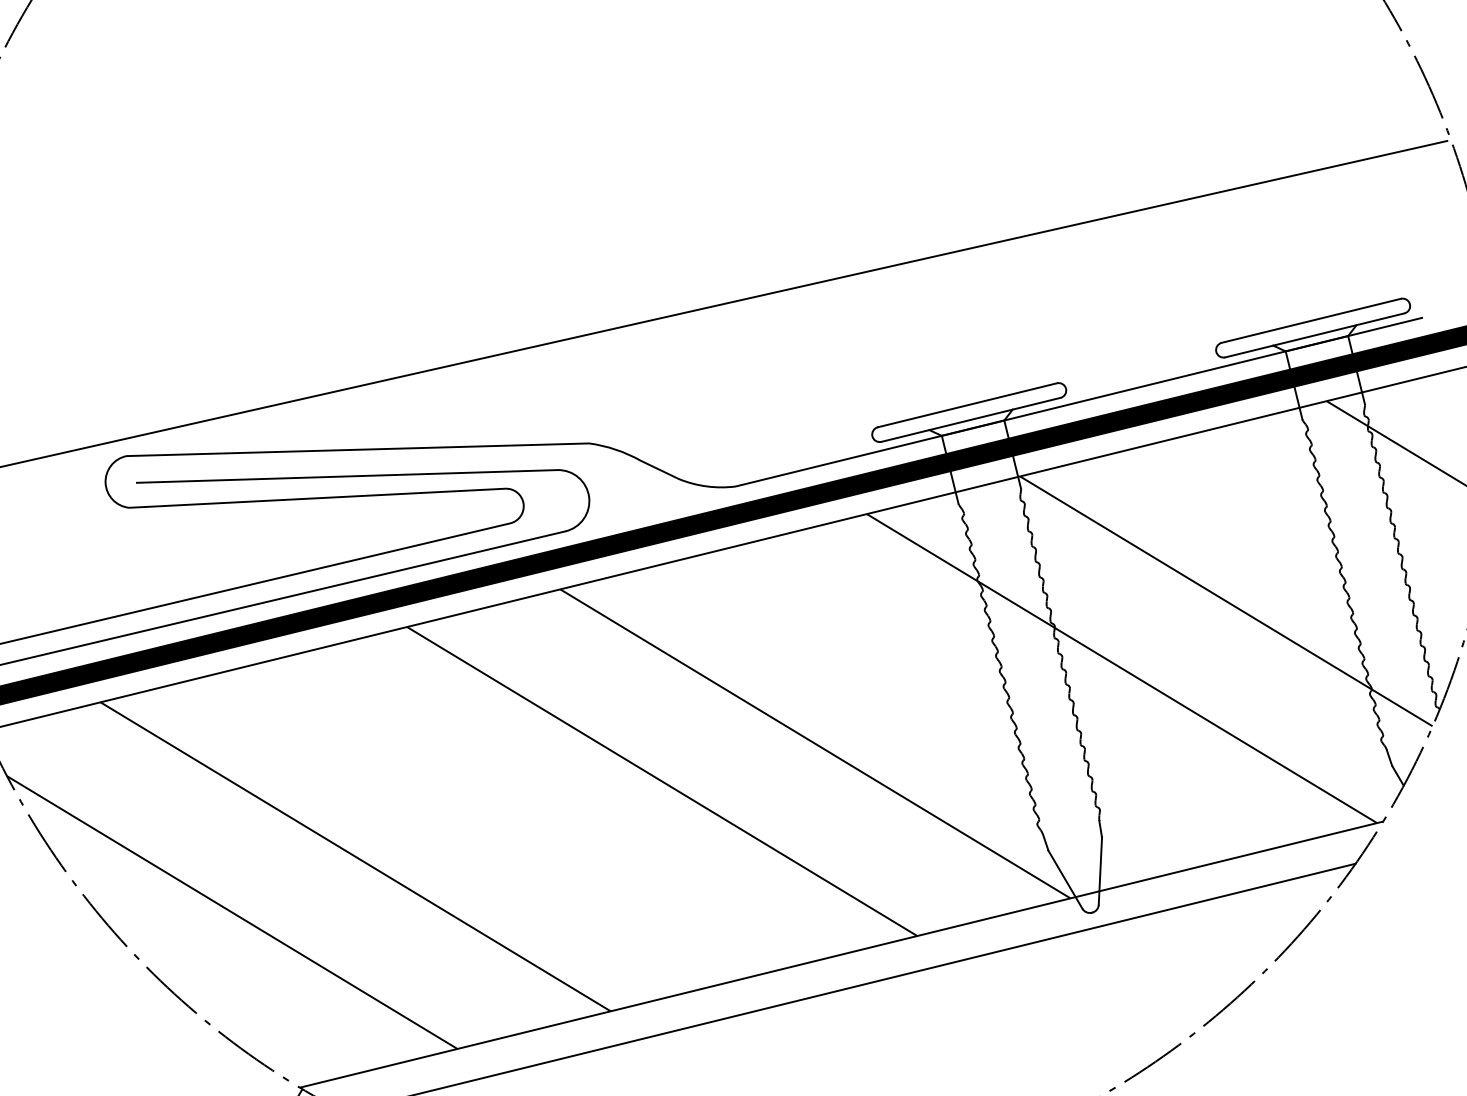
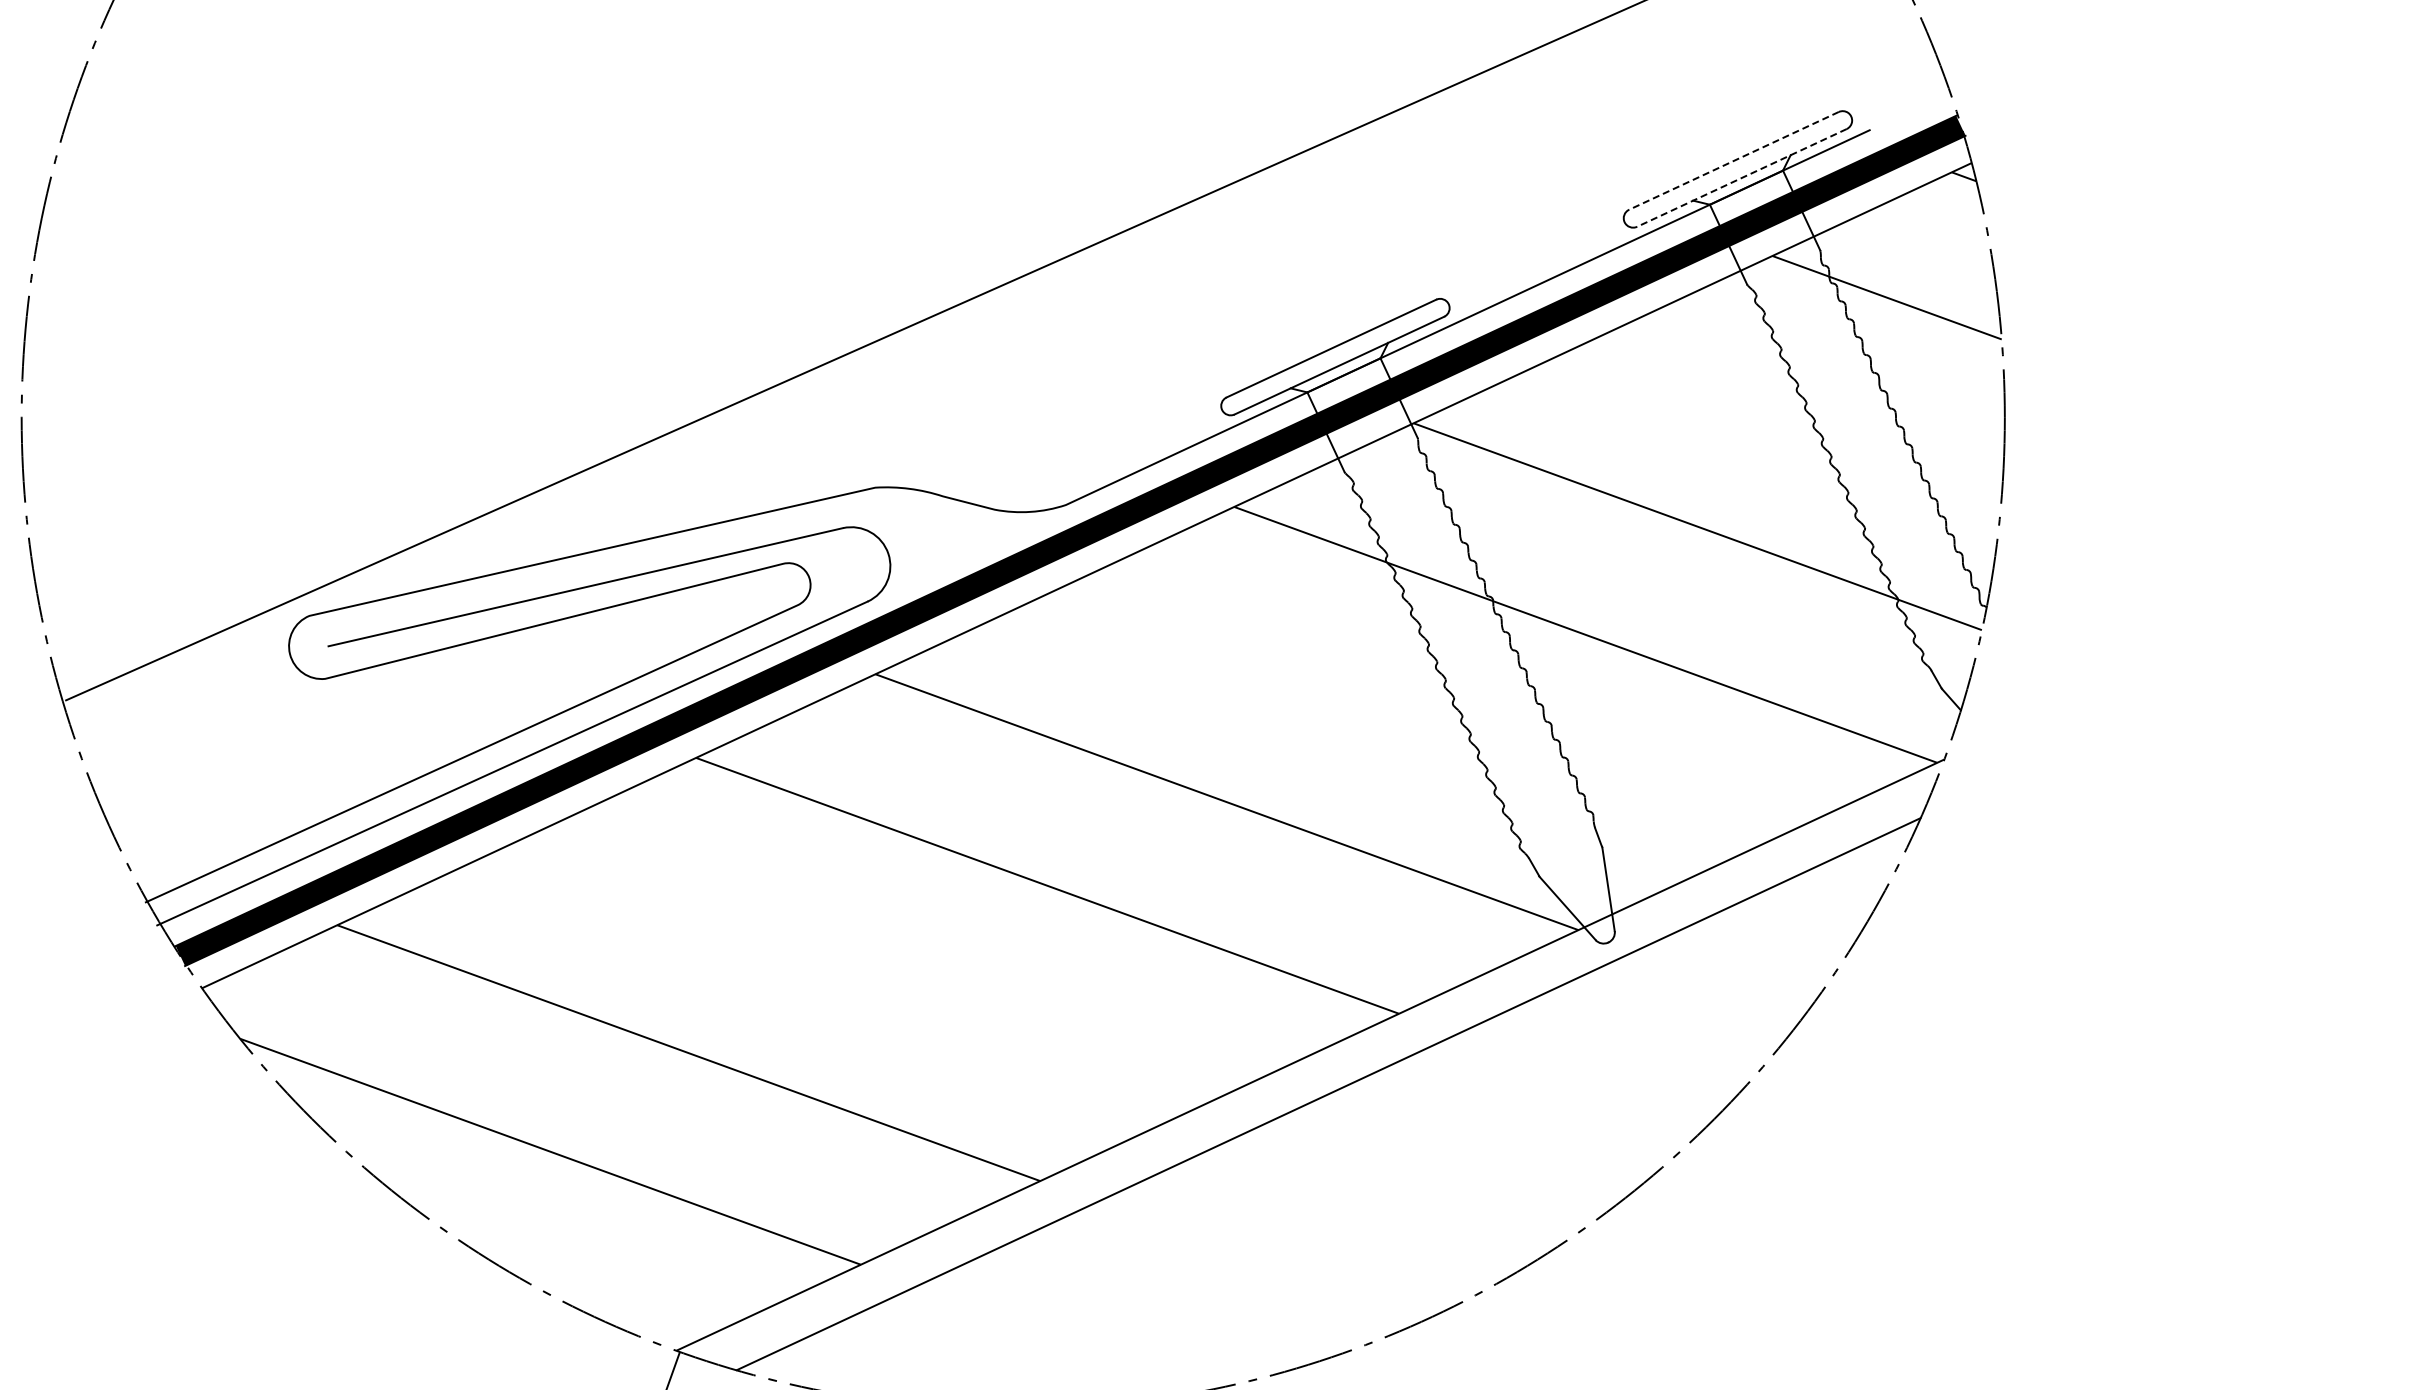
line: (1311, 320) -> (1733, 160), solid -> dashed
line: (1314, 334) -> (1741, 177), solid -> dashed

